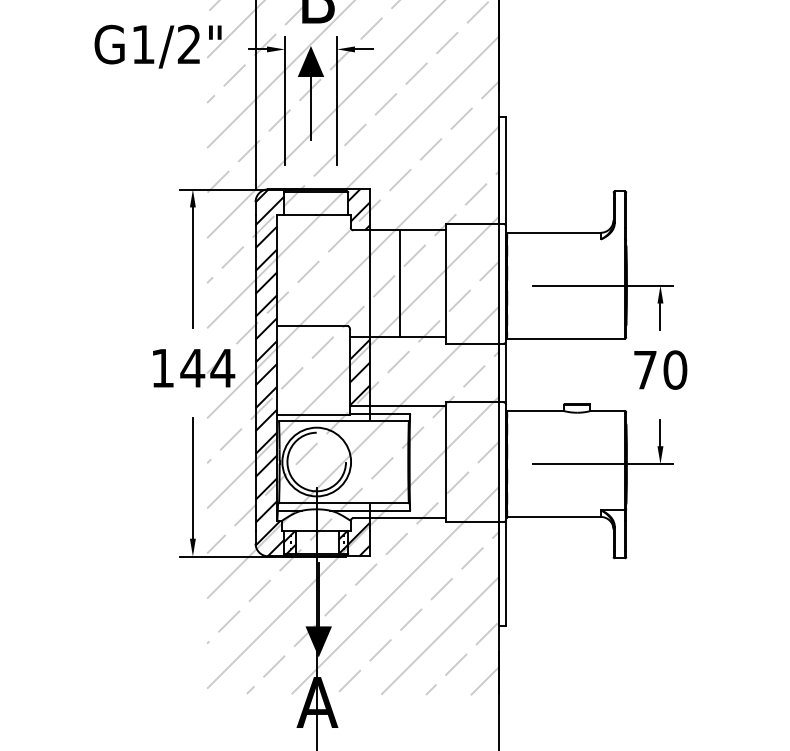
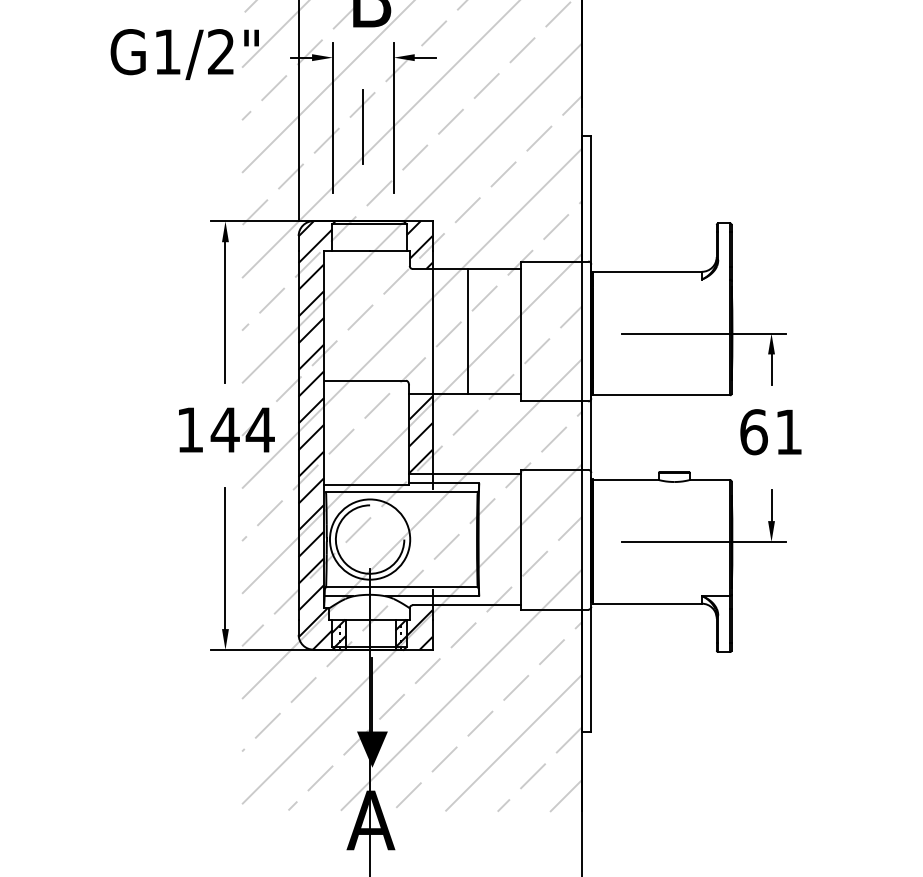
fill: (310, 60) -> (362, 70), removed
text: (660, 369) -> (771, 431), 70 -> 61

